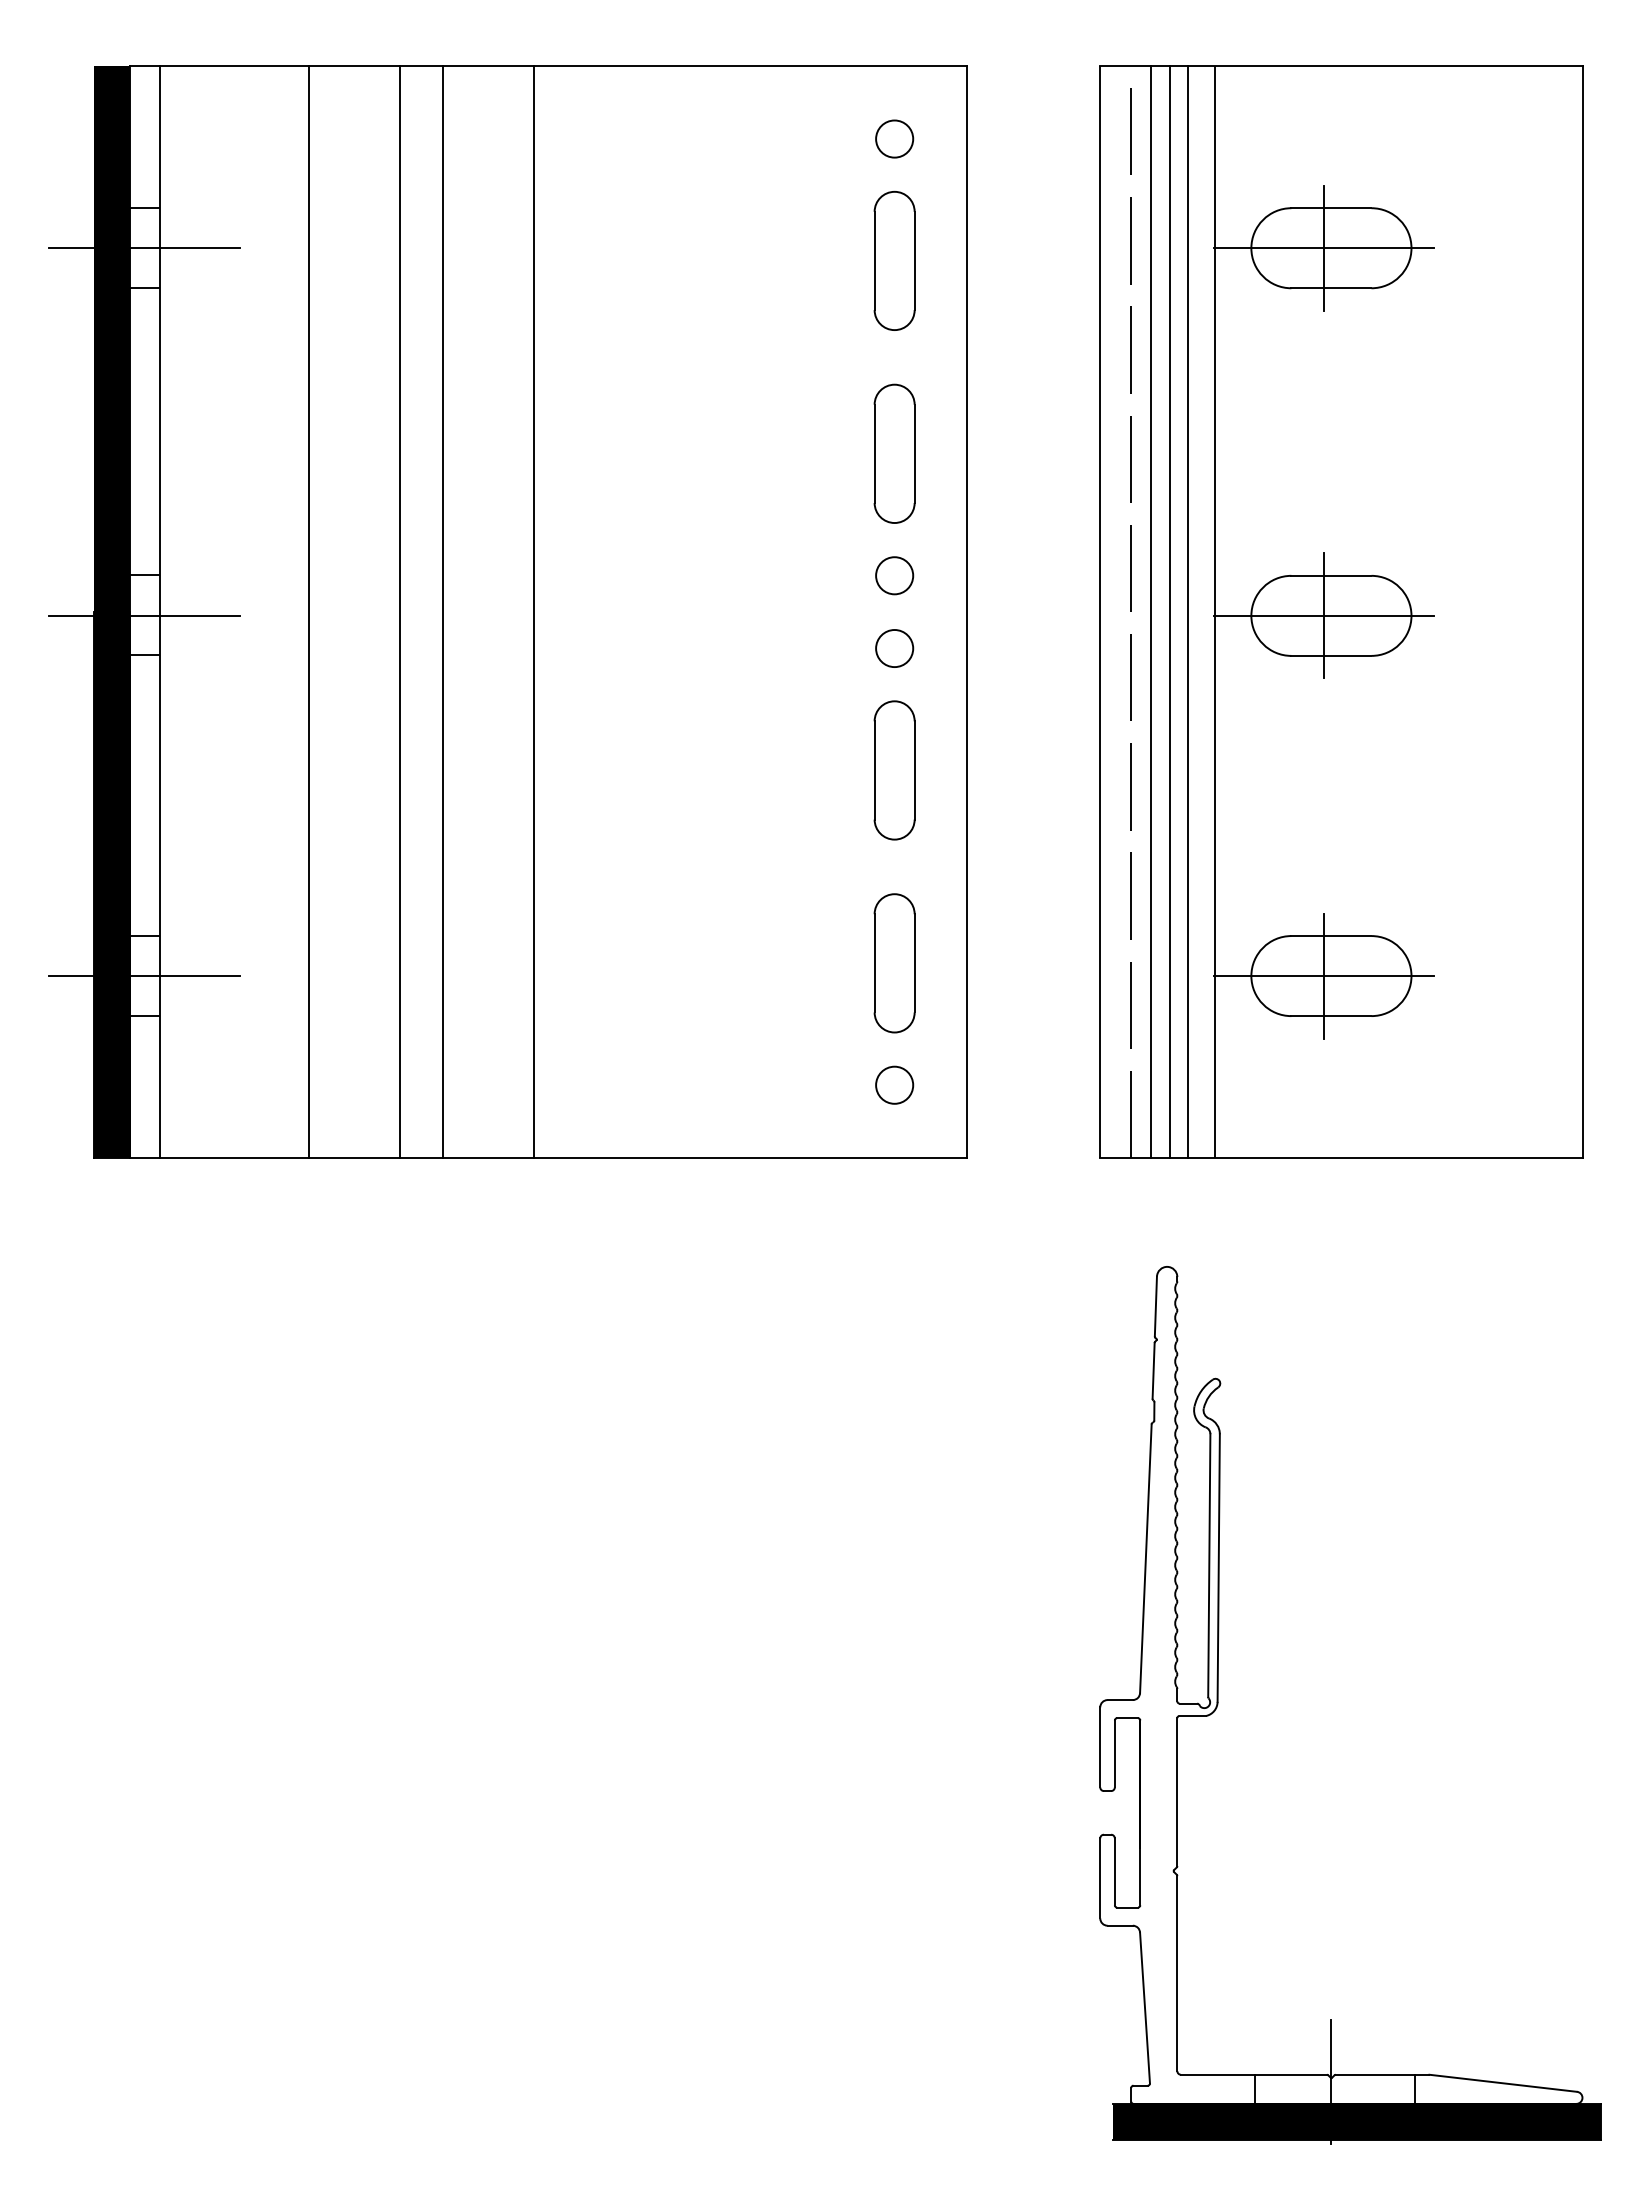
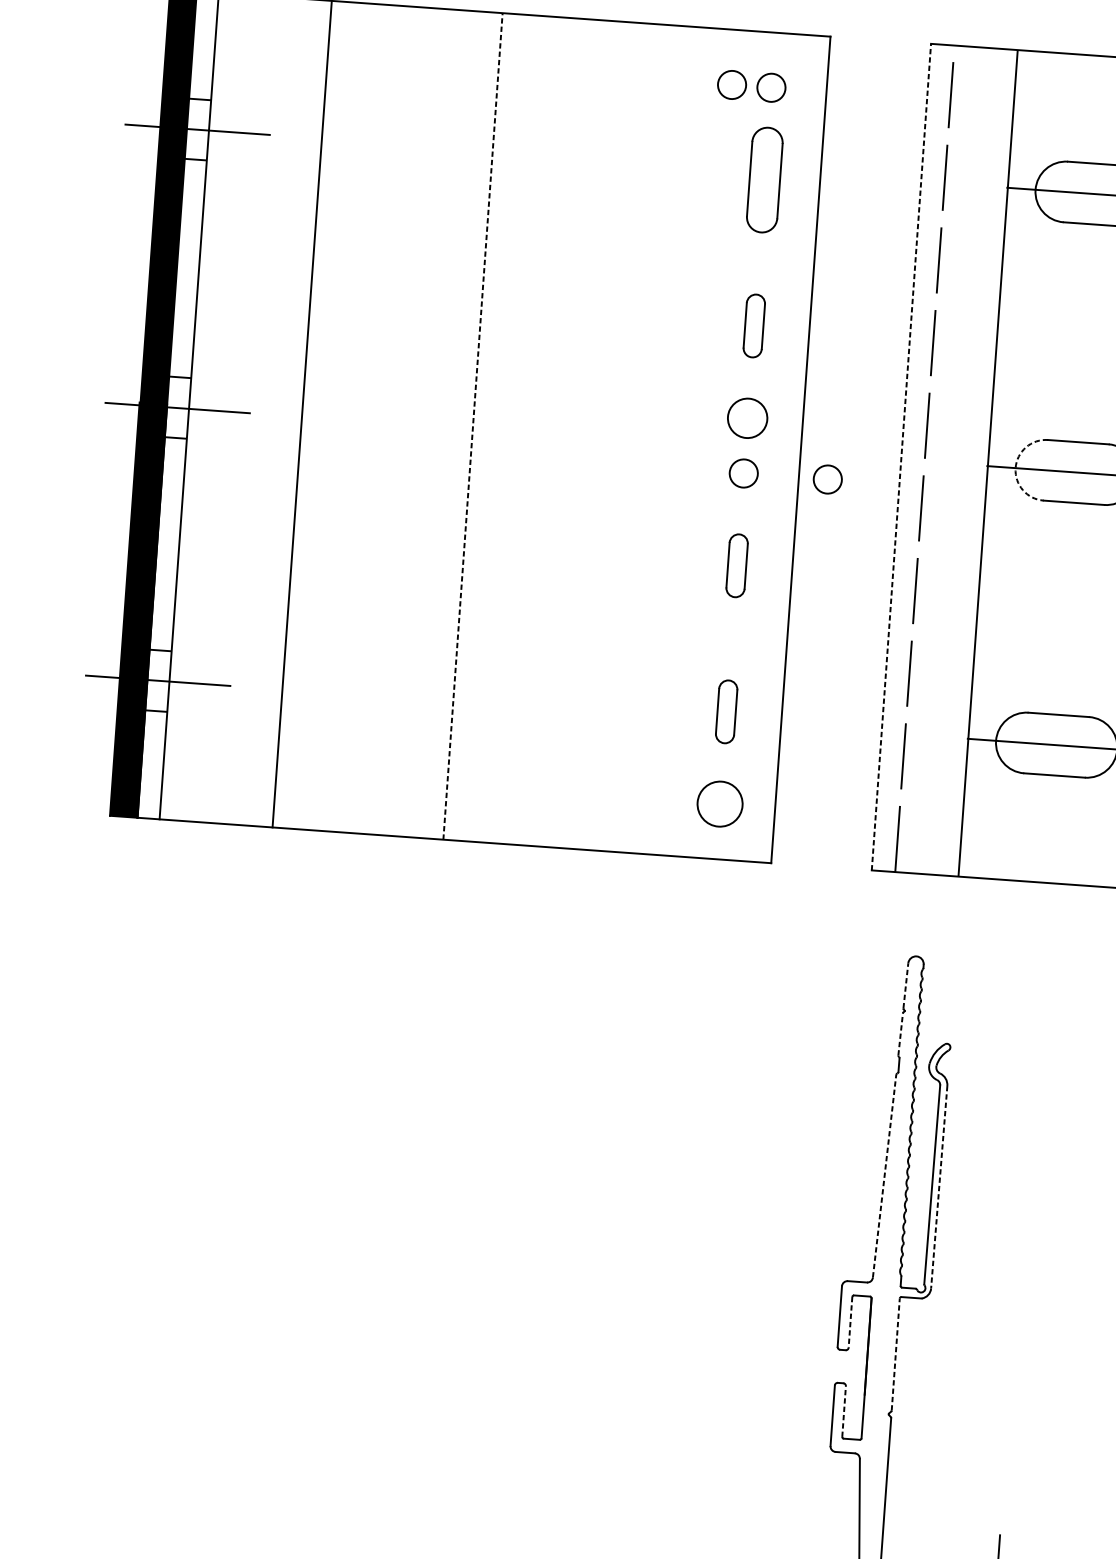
circle: (842, 138) -> (731, 84), added
line: (1324, 247) -> (1090, 193), removed
part: (894, 453) -> (754, 325), size x0.6
circle: (894, 575) -> (747, 418), size x1.4
line: (399, 612) -> (370, 419), removed
line: (443, 612) -> (404, 421), removed
line: (534, 612) -> (473, 426), solid -> dashed
line: (1100, 612) -> (901, 457), solid -> dashed
line: (1150, 612) -> (939, 460), removed
line: (1170, 612) -> (954, 461), removed
line: (1187, 612) -> (967, 462), removed
arc: (1251, 615) -> (1015, 467), solid -> dashed
line: (1324, 615) -> (1071, 471), removed
circle: (1005, 648) -> (827, 479), added
part: (894, 770) -> (737, 565), size x0.6
part: (894, 963) -> (726, 711), size x0.6
line: (1324, 975) -> (1051, 744), removed
circle: (894, 1084) -> (720, 803), size x1.6
line: (1155, 1306) -> (905, 985), solid -> dashed
line: (1153, 1370) -> (900, 1034), solid -> dashed
line: (1145, 1558) -> (884, 1176), solid -> dashed
line: (1218, 1568) -> (939, 1187), solid -> dashed
line: (1114, 1754) -> (850, 1322), solid -> dashed
line: (1177, 1792) -> (895, 1354), solid -> dashed
line: (1114, 1871) -> (843, 1411), solid -> dashed

